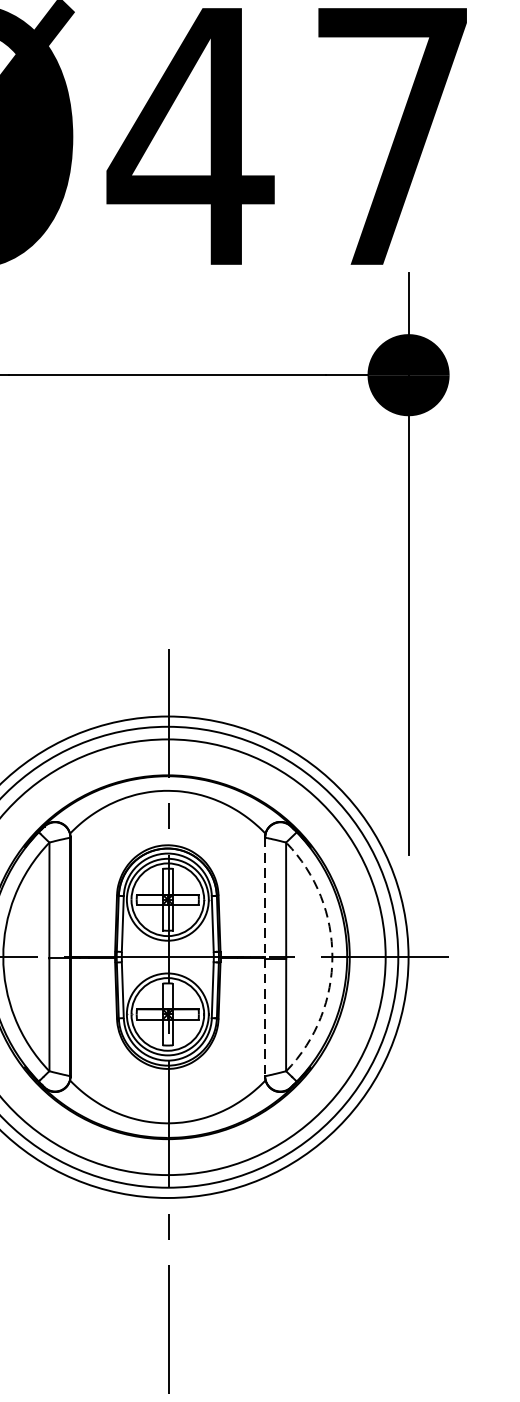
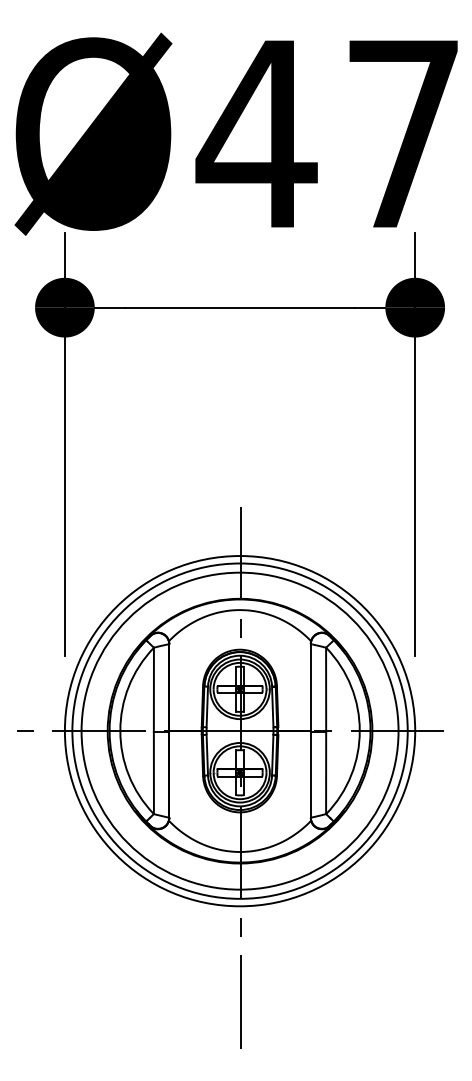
line: (264, 956) -> (310, 730), dashed -> solid
arc: (332, 956) -> (359, 730), dashed -> solid

